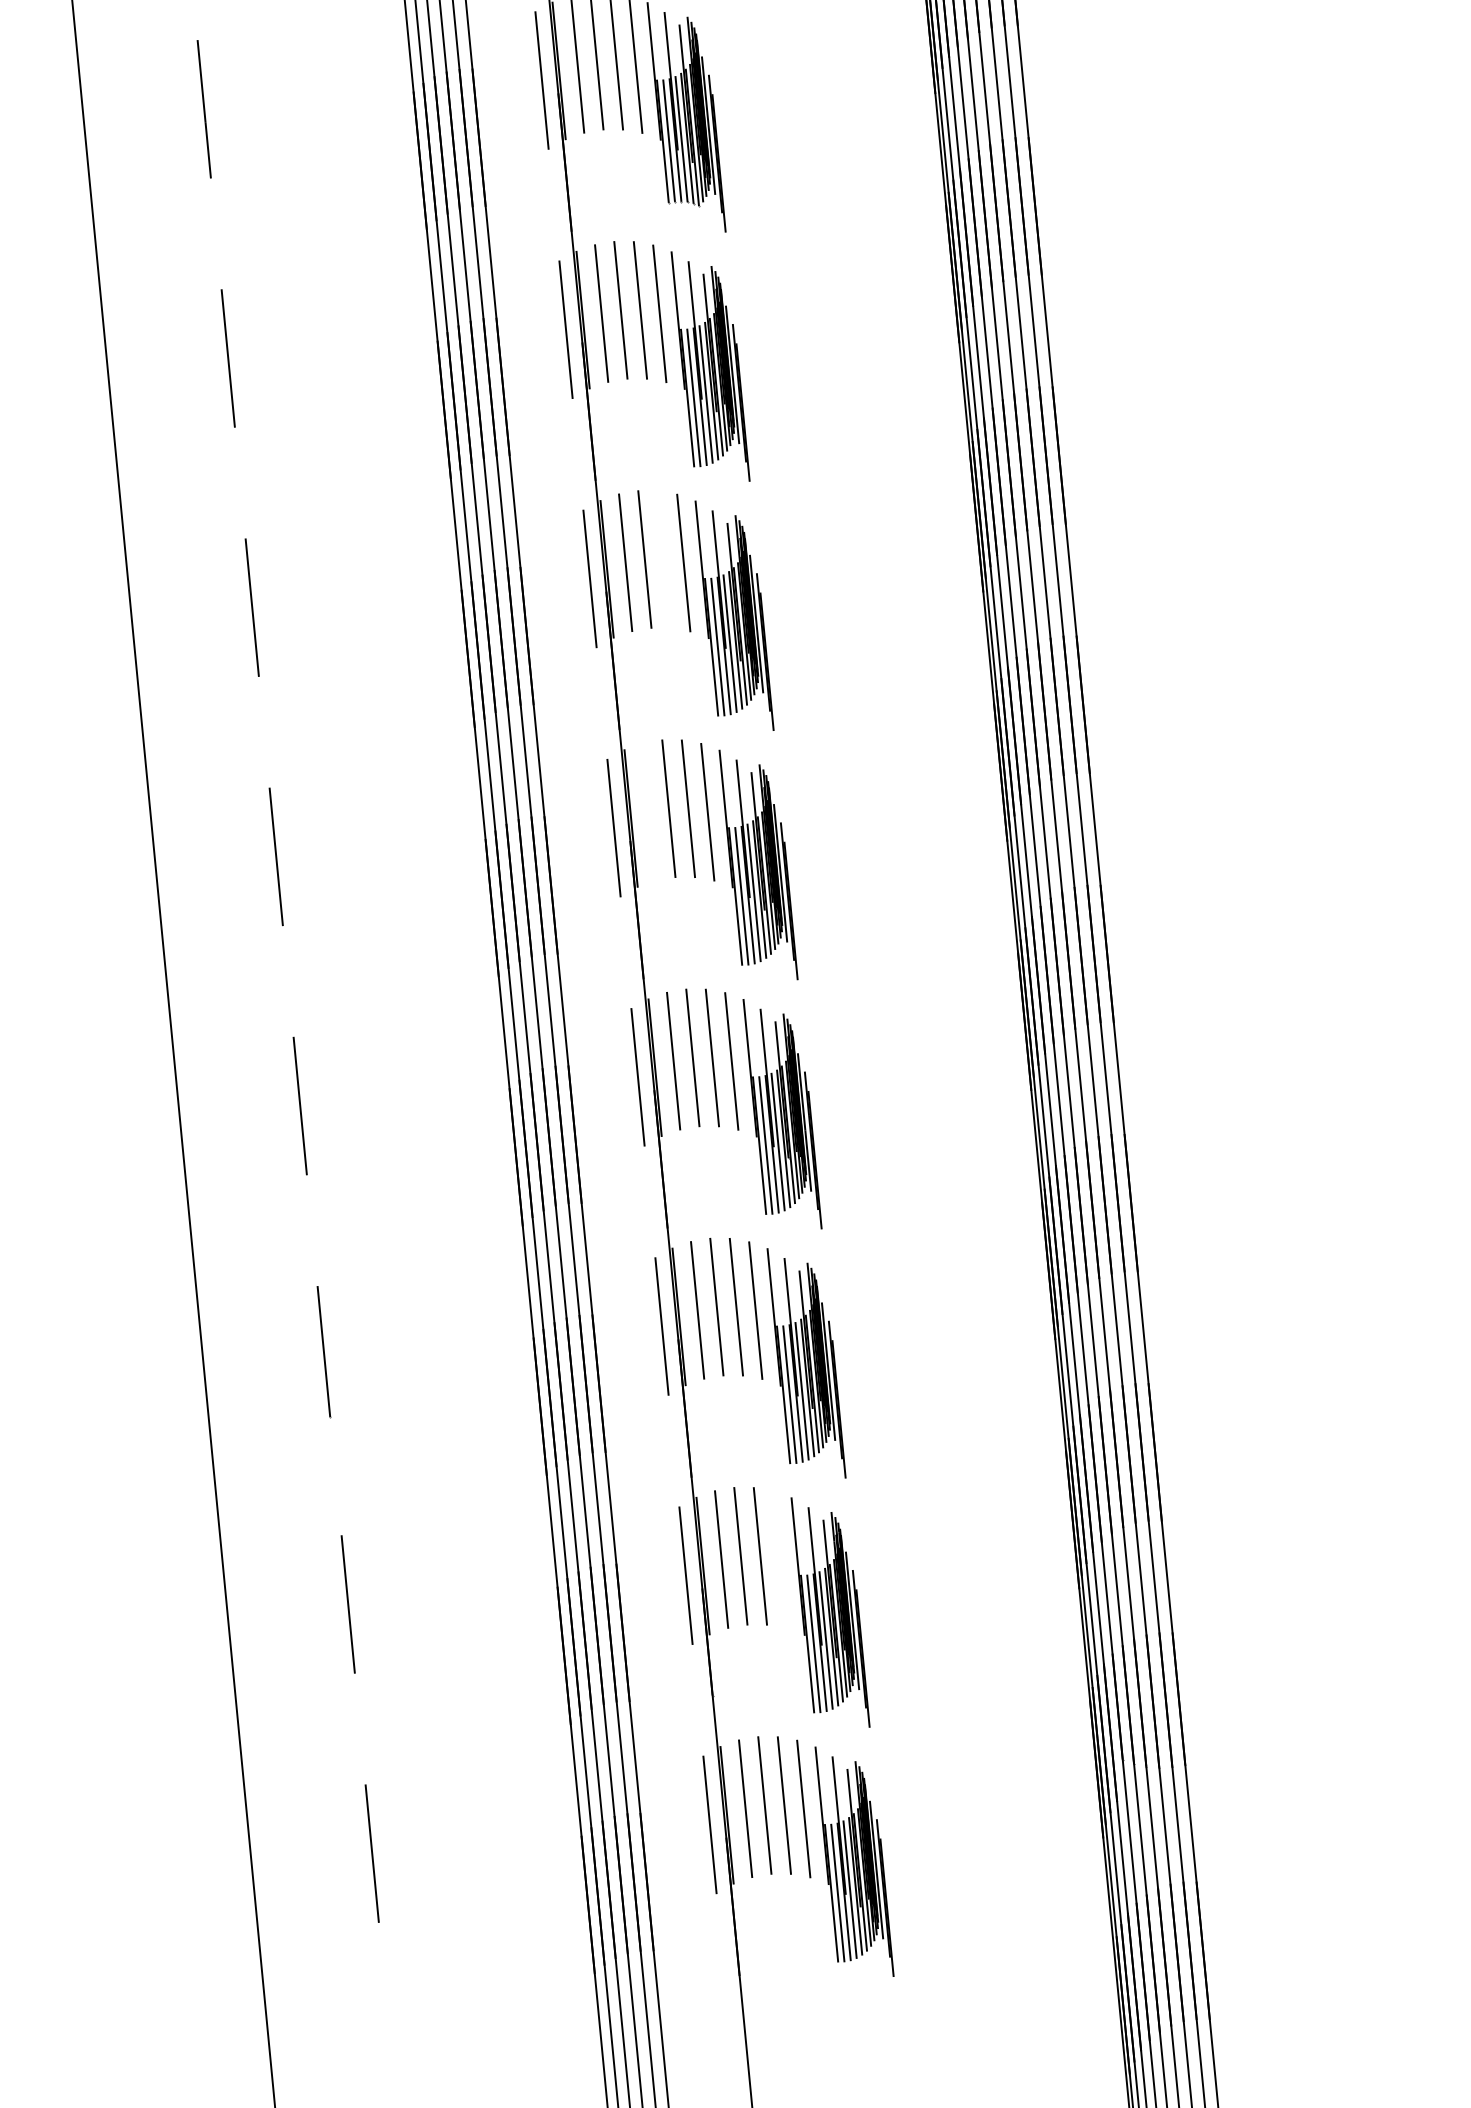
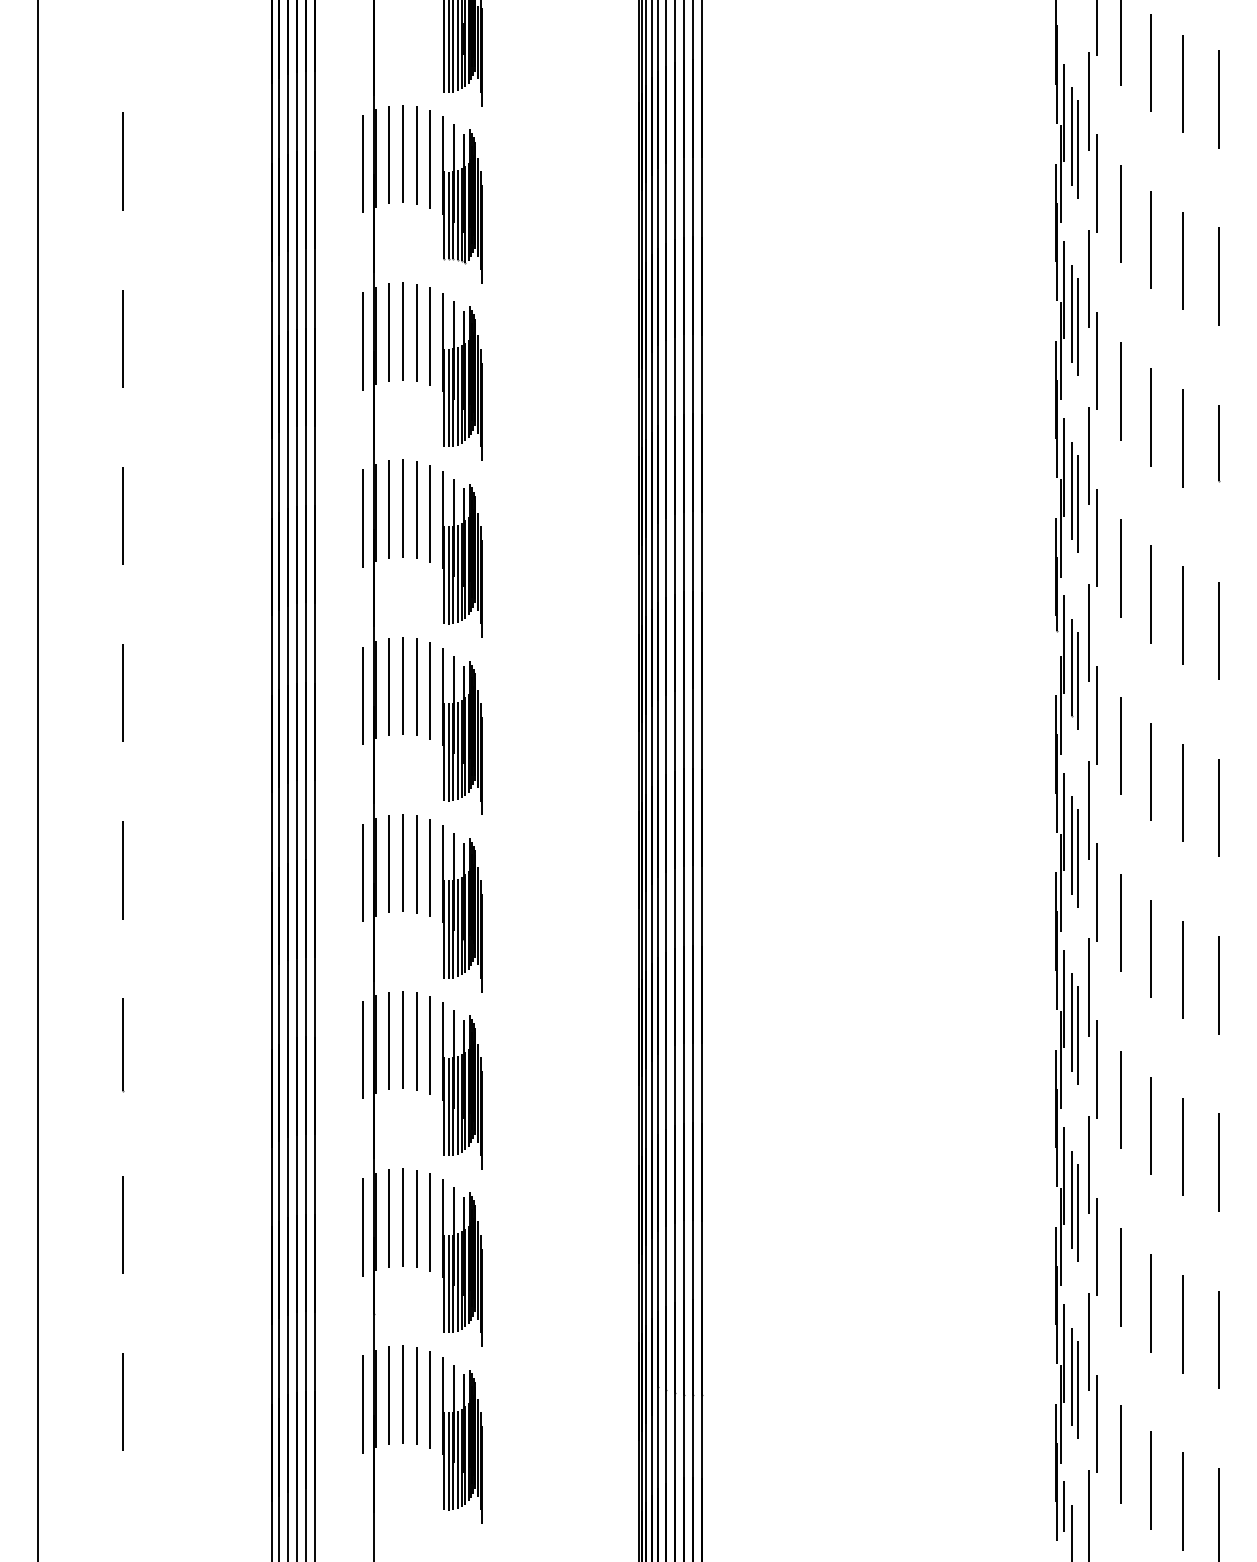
line: (663, 558) -> (416, 509), added
line: (649, 811) -> (389, 686), added
line: (778, 1559) -> (429, 1222), added

